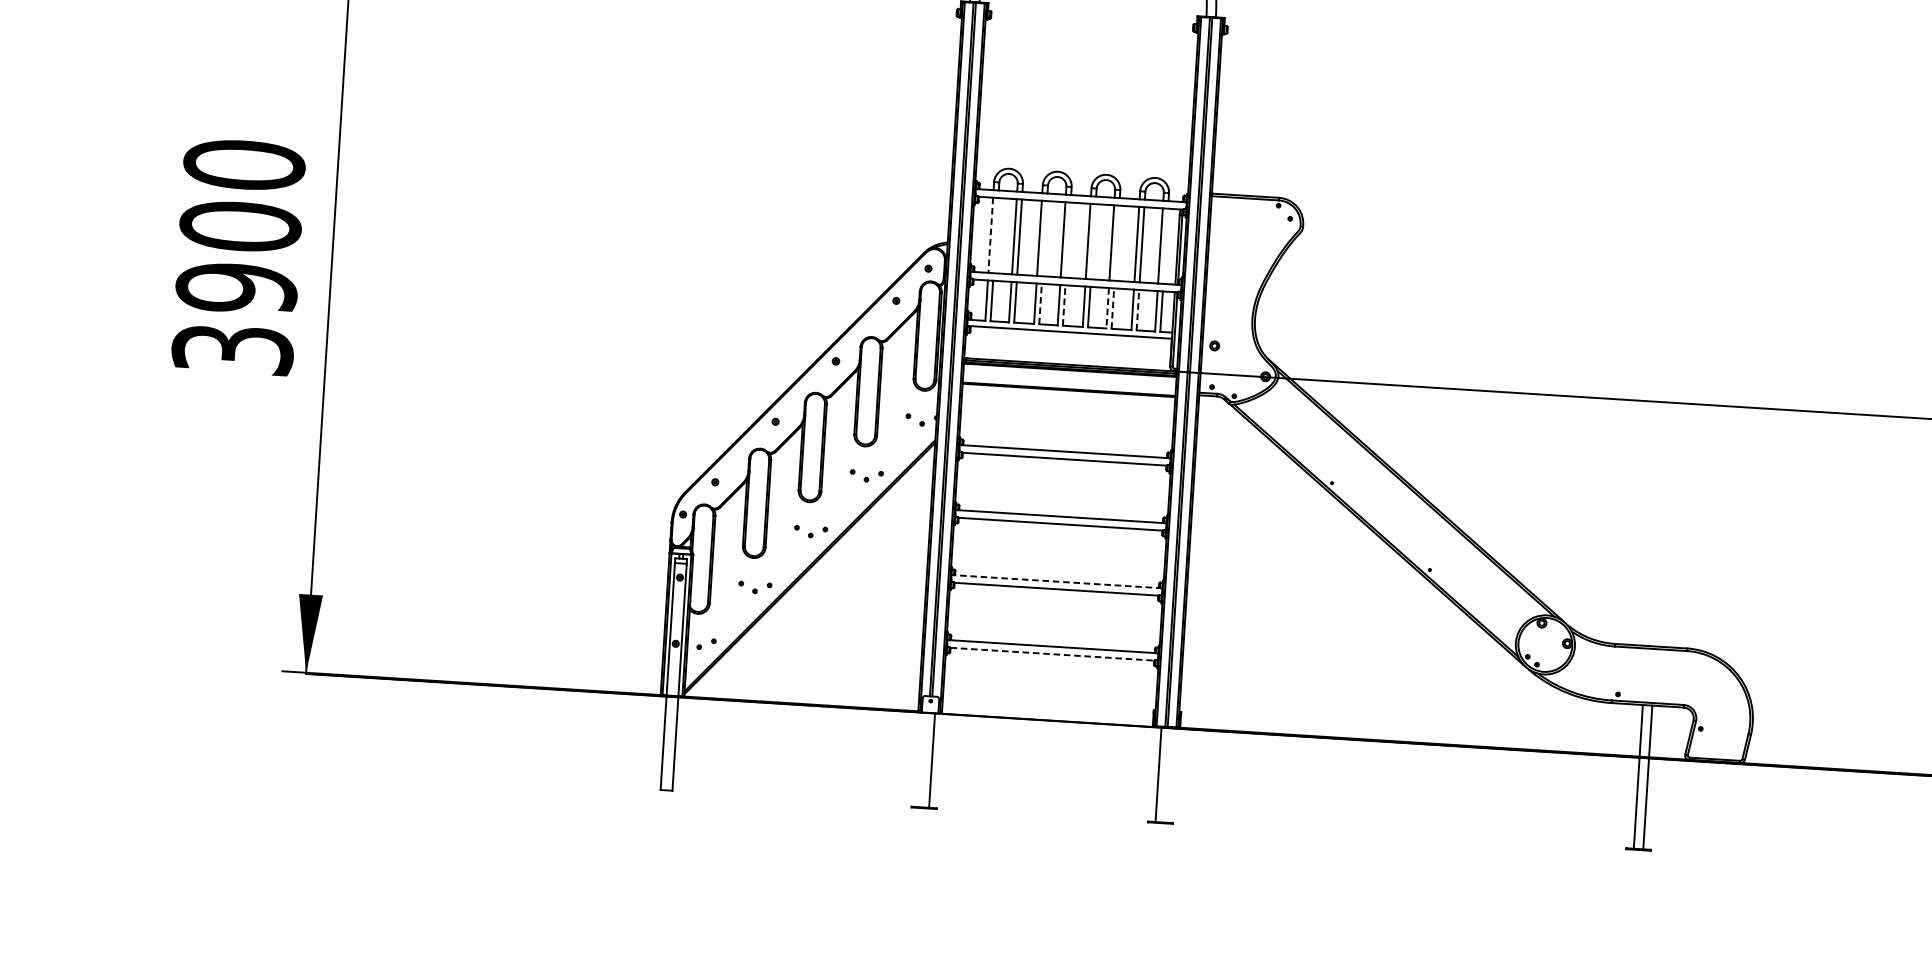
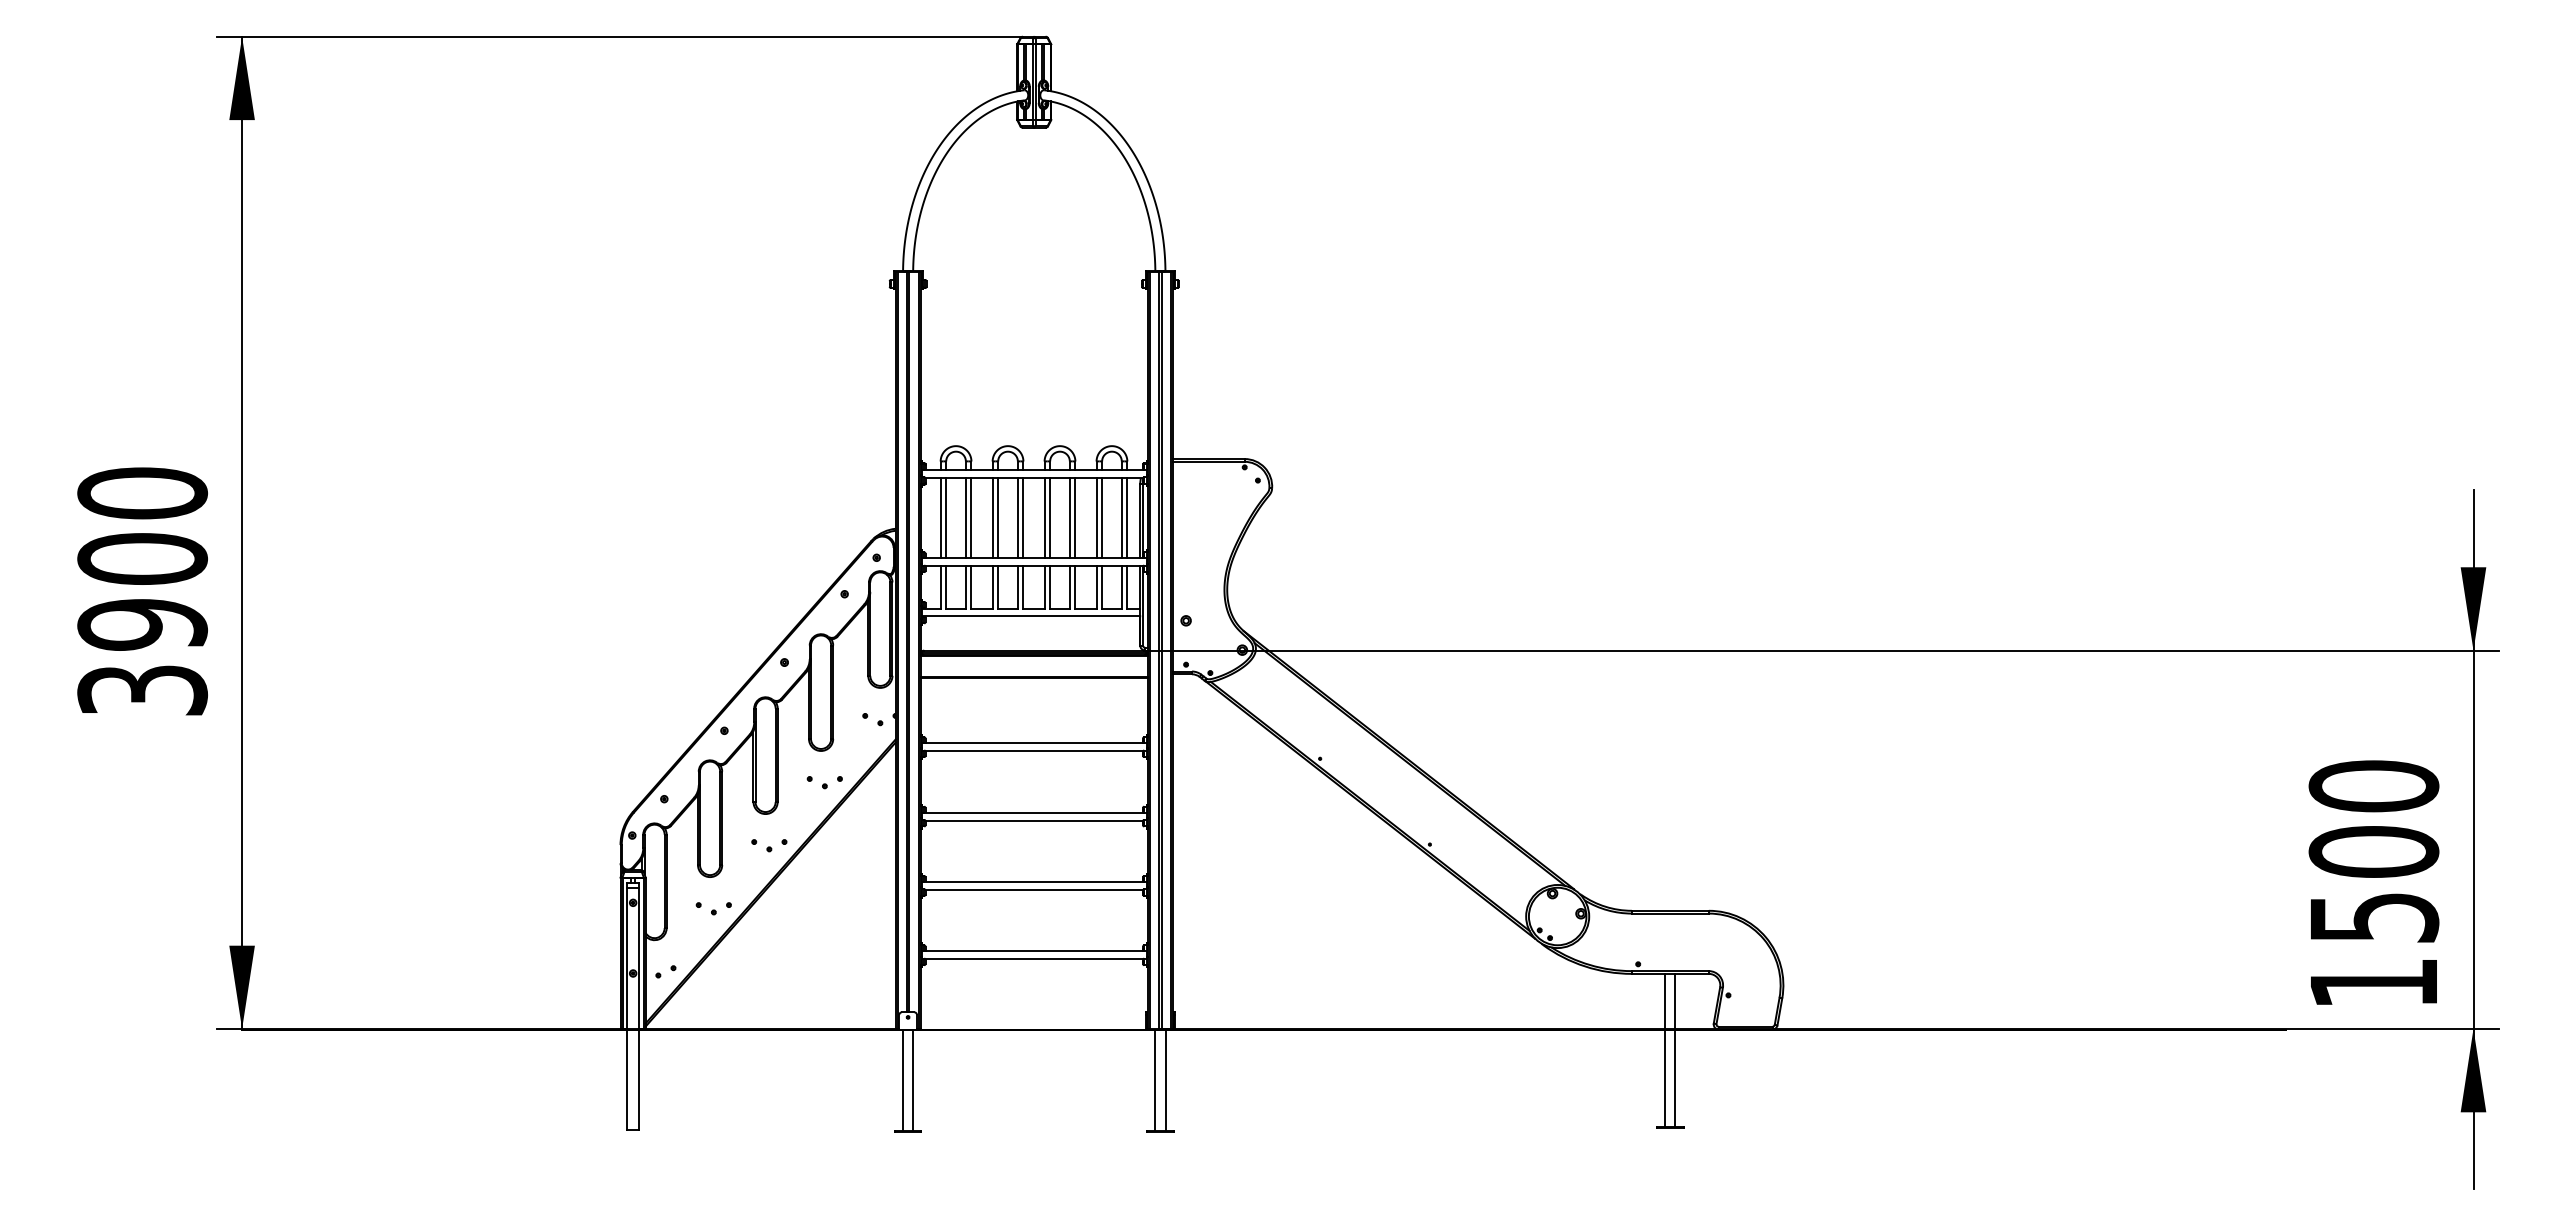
line: (990, 235) -> (940, 518), dashed -> solid
line: (996, 235) -> (946, 518), added
line: (1044, 239) -> (998, 518), added
line: (1068, 240) -> (1023, 518), added
line: (1093, 242) -> (1050, 518), added
line: (1117, 243) -> (1075, 518), added
line: (1165, 246) -> (1127, 518), added
line: (1040, 303) -> (998, 587), dashed -> solid
line: (1064, 305) -> (1023, 587), dashed -> solid
line: (1107, 307) -> (1069, 587), dashed -> solid
line: (1113, 308) -> (1075, 587), dashed -> solid
line: (1138, 309) -> (1102, 587), dashed -> solid
line: (1057, 581) -> (1034, 881), dashed -> solid
line: (1052, 654) -> (1034, 959), dashed -> solid
line: (921, 759) -> (902, 1080), added
line: (1168, 775) -> (1165, 1080), added

